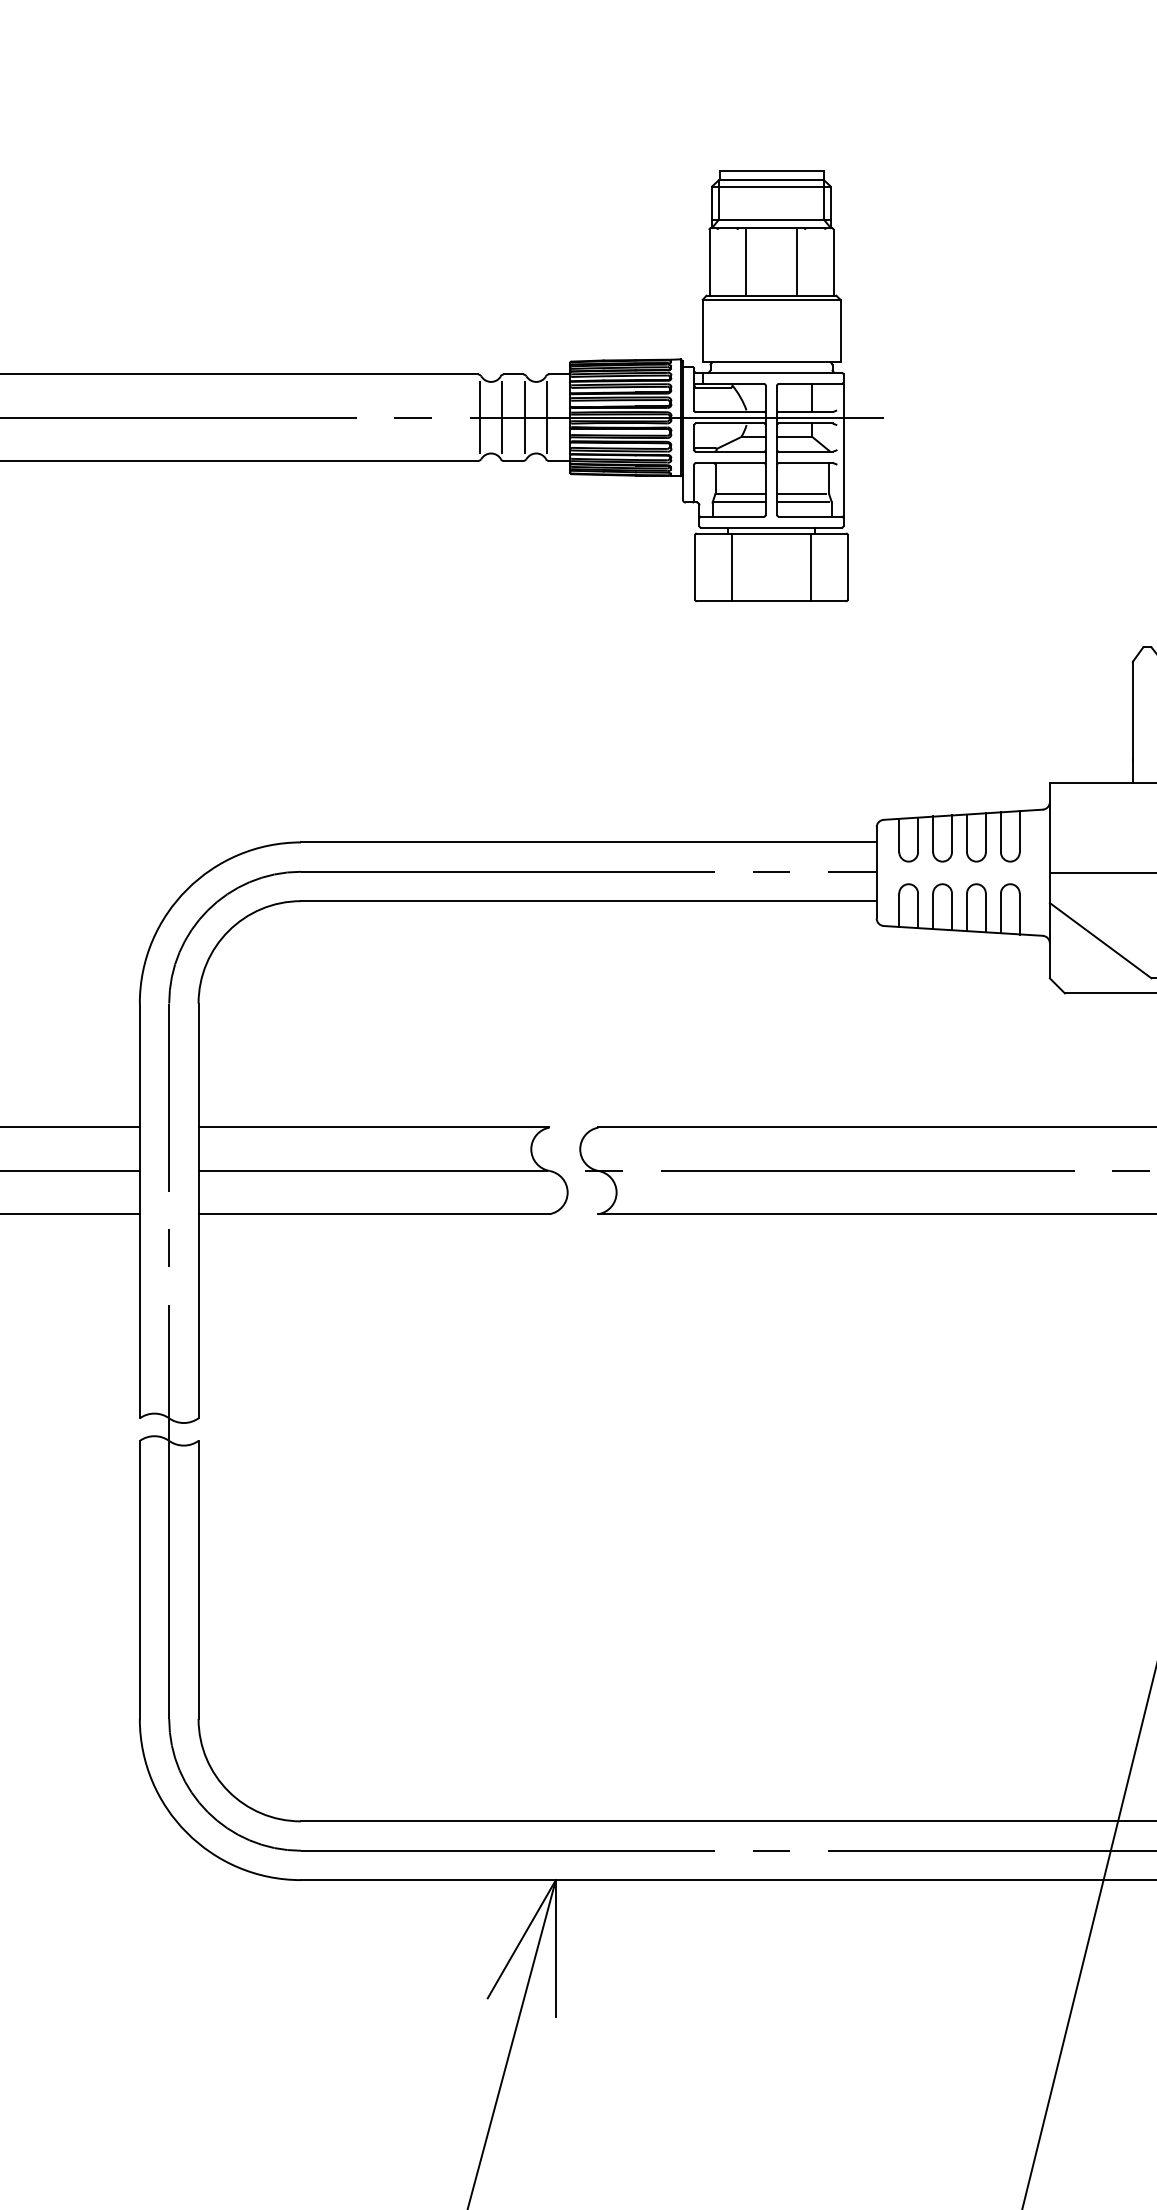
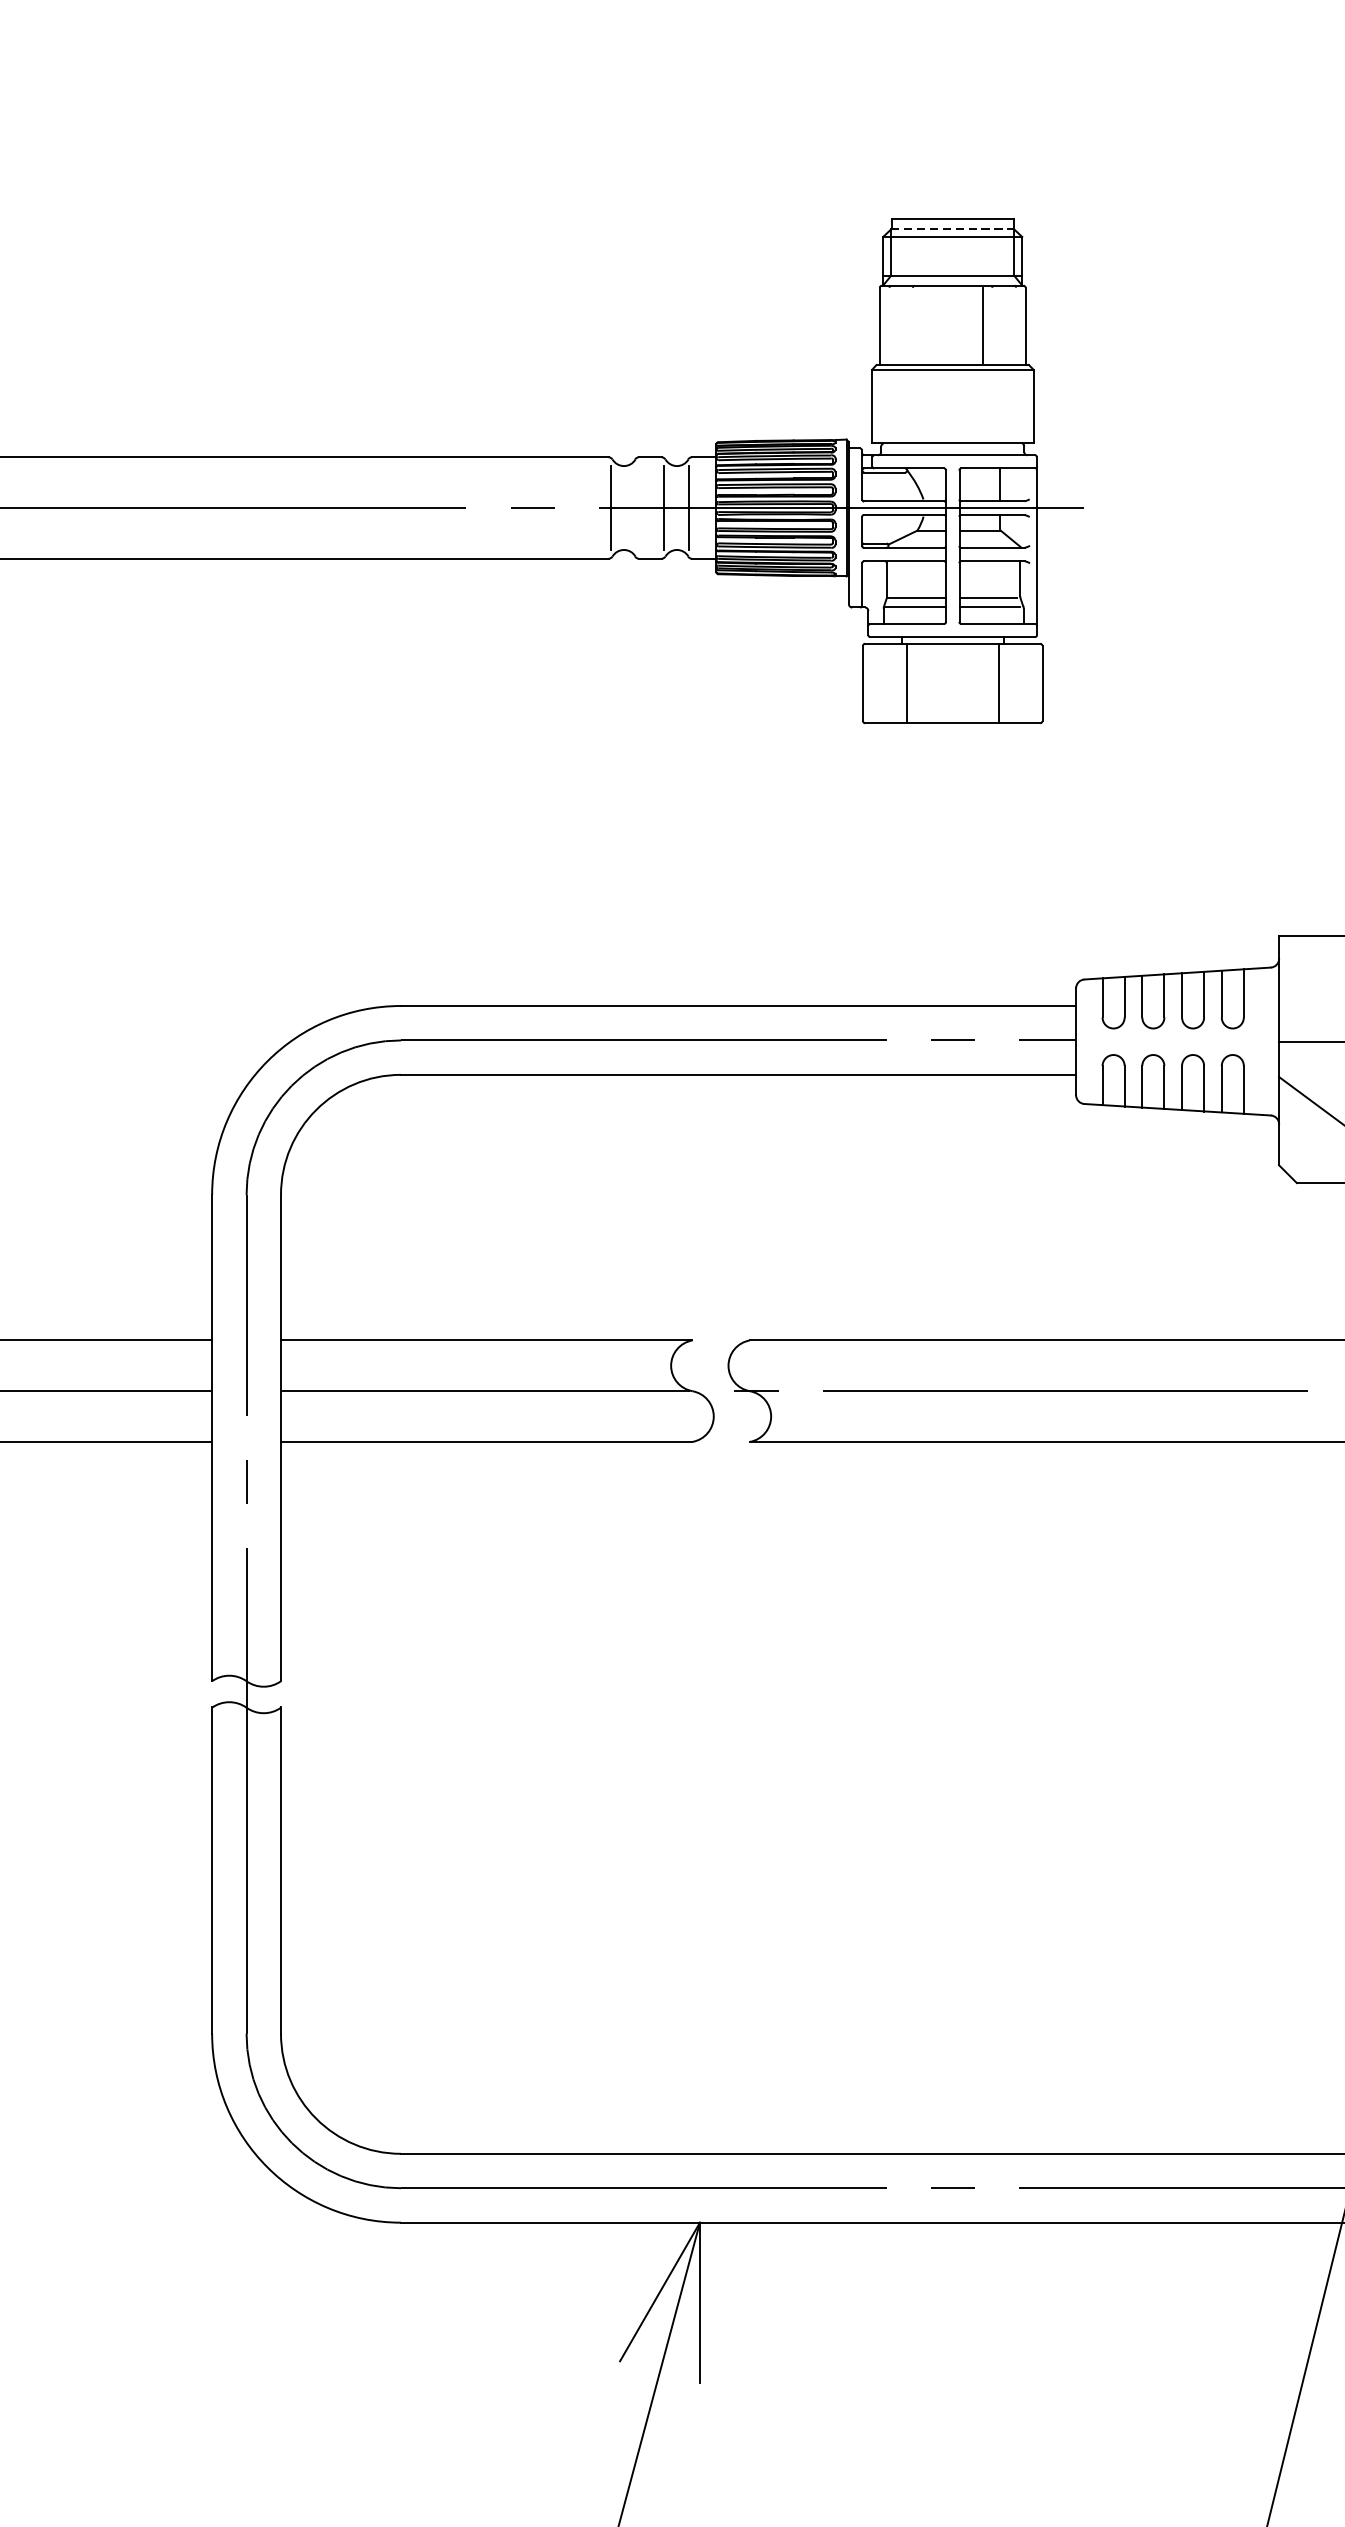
line: (771, 180) -> (952, 229), solid -> dashed
line: (745, 261) -> (922, 324), removed
line: (501, 417) -> (636, 507), removed

